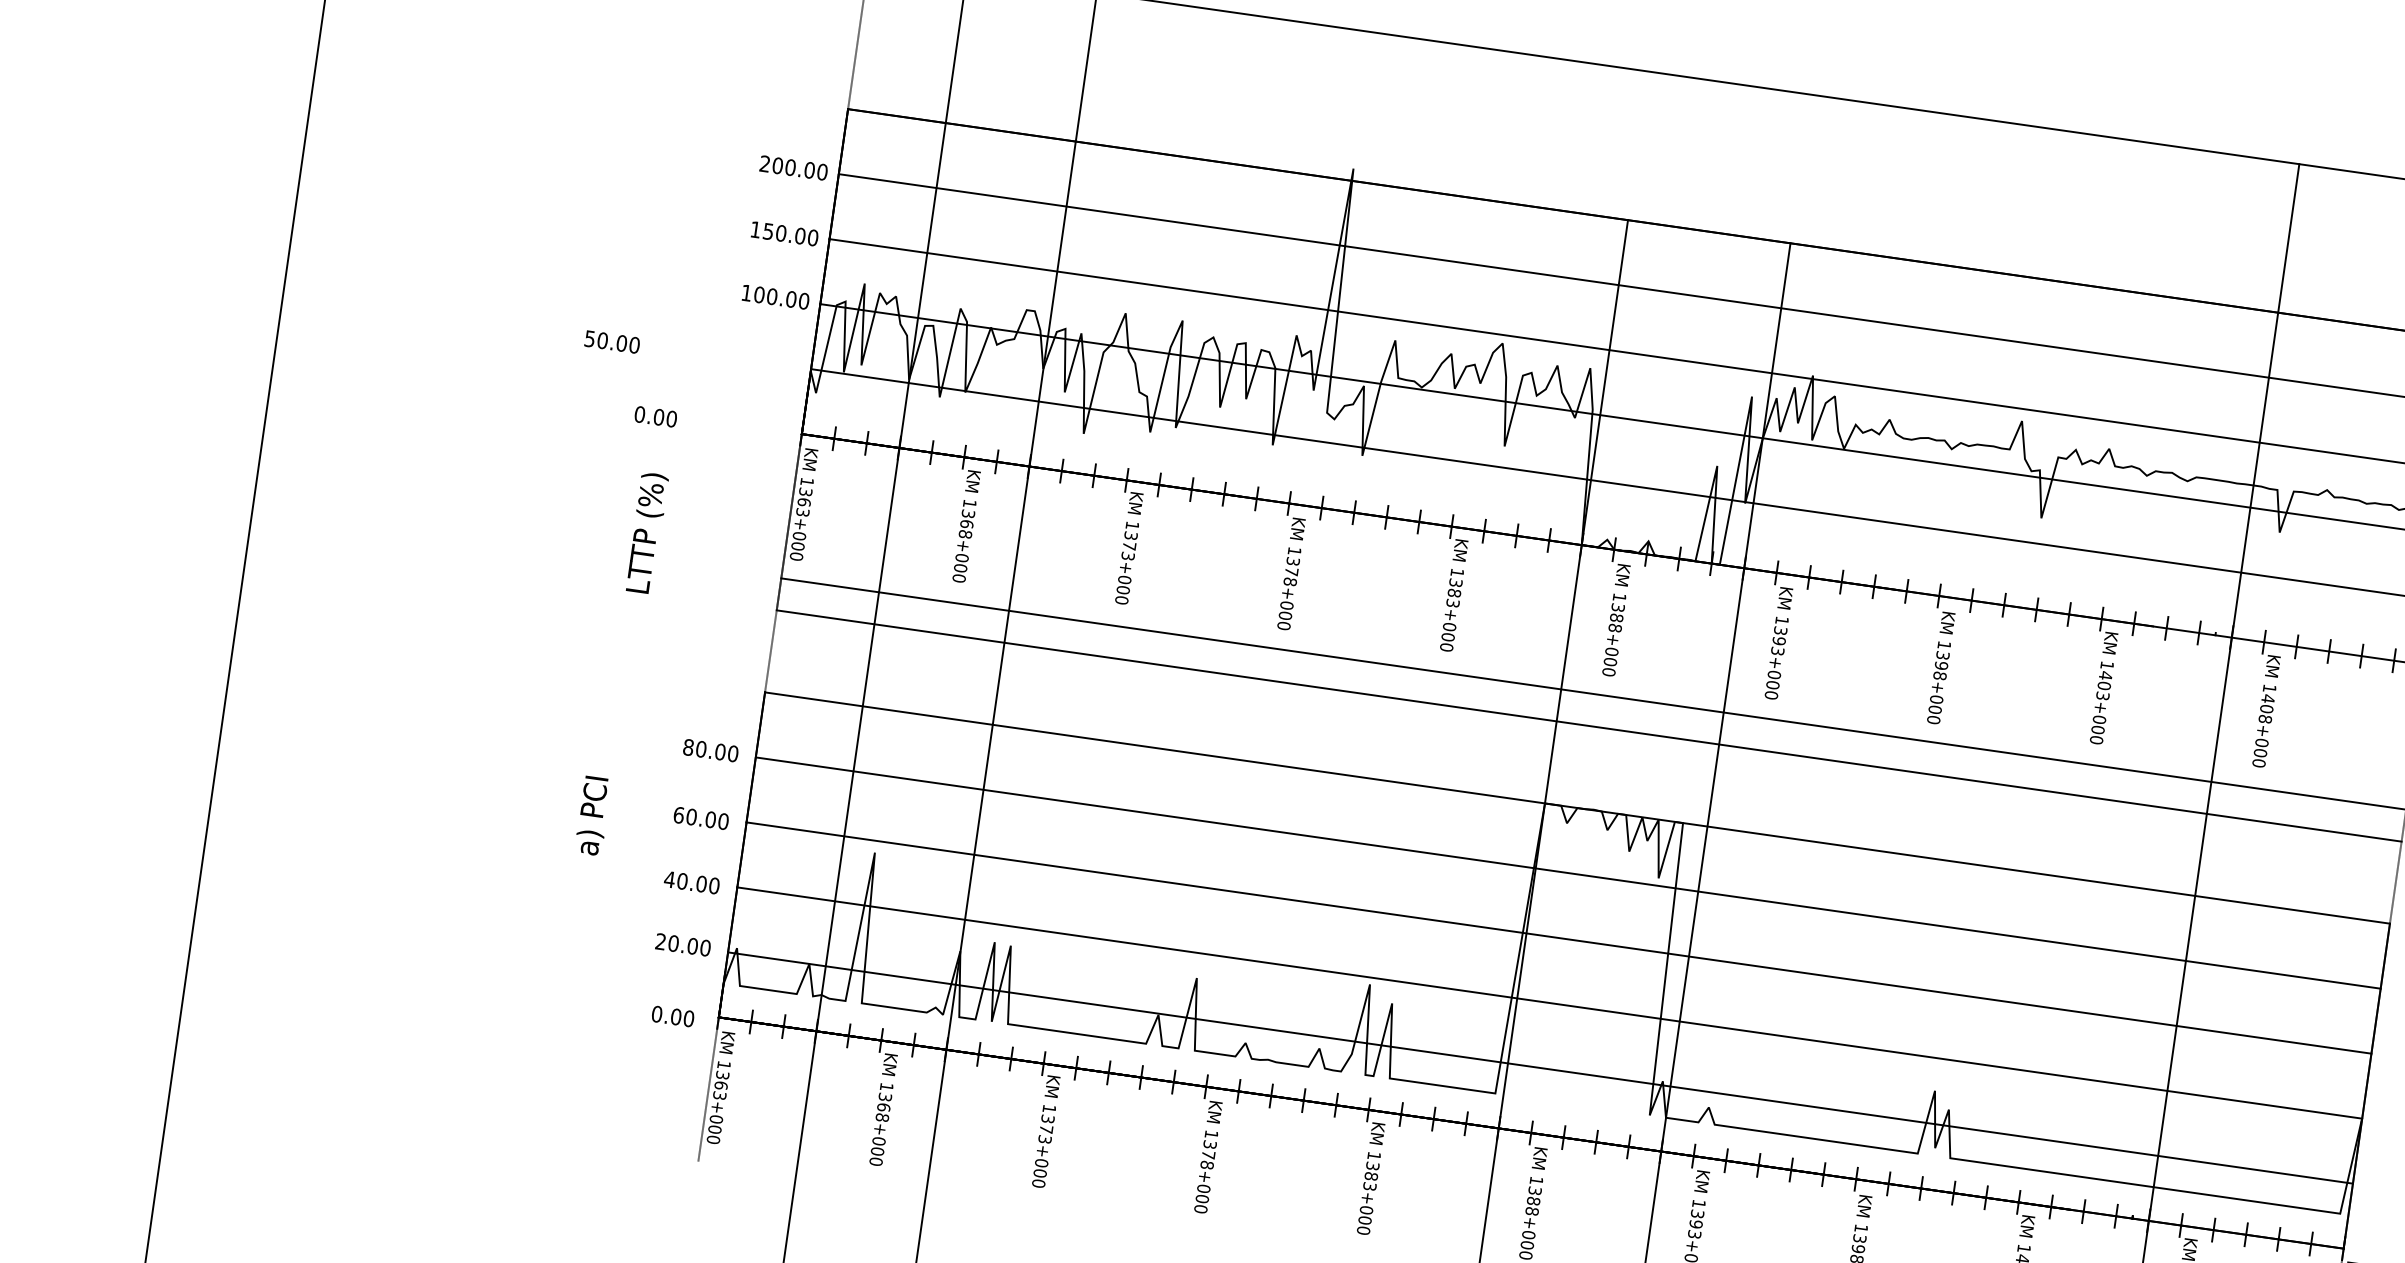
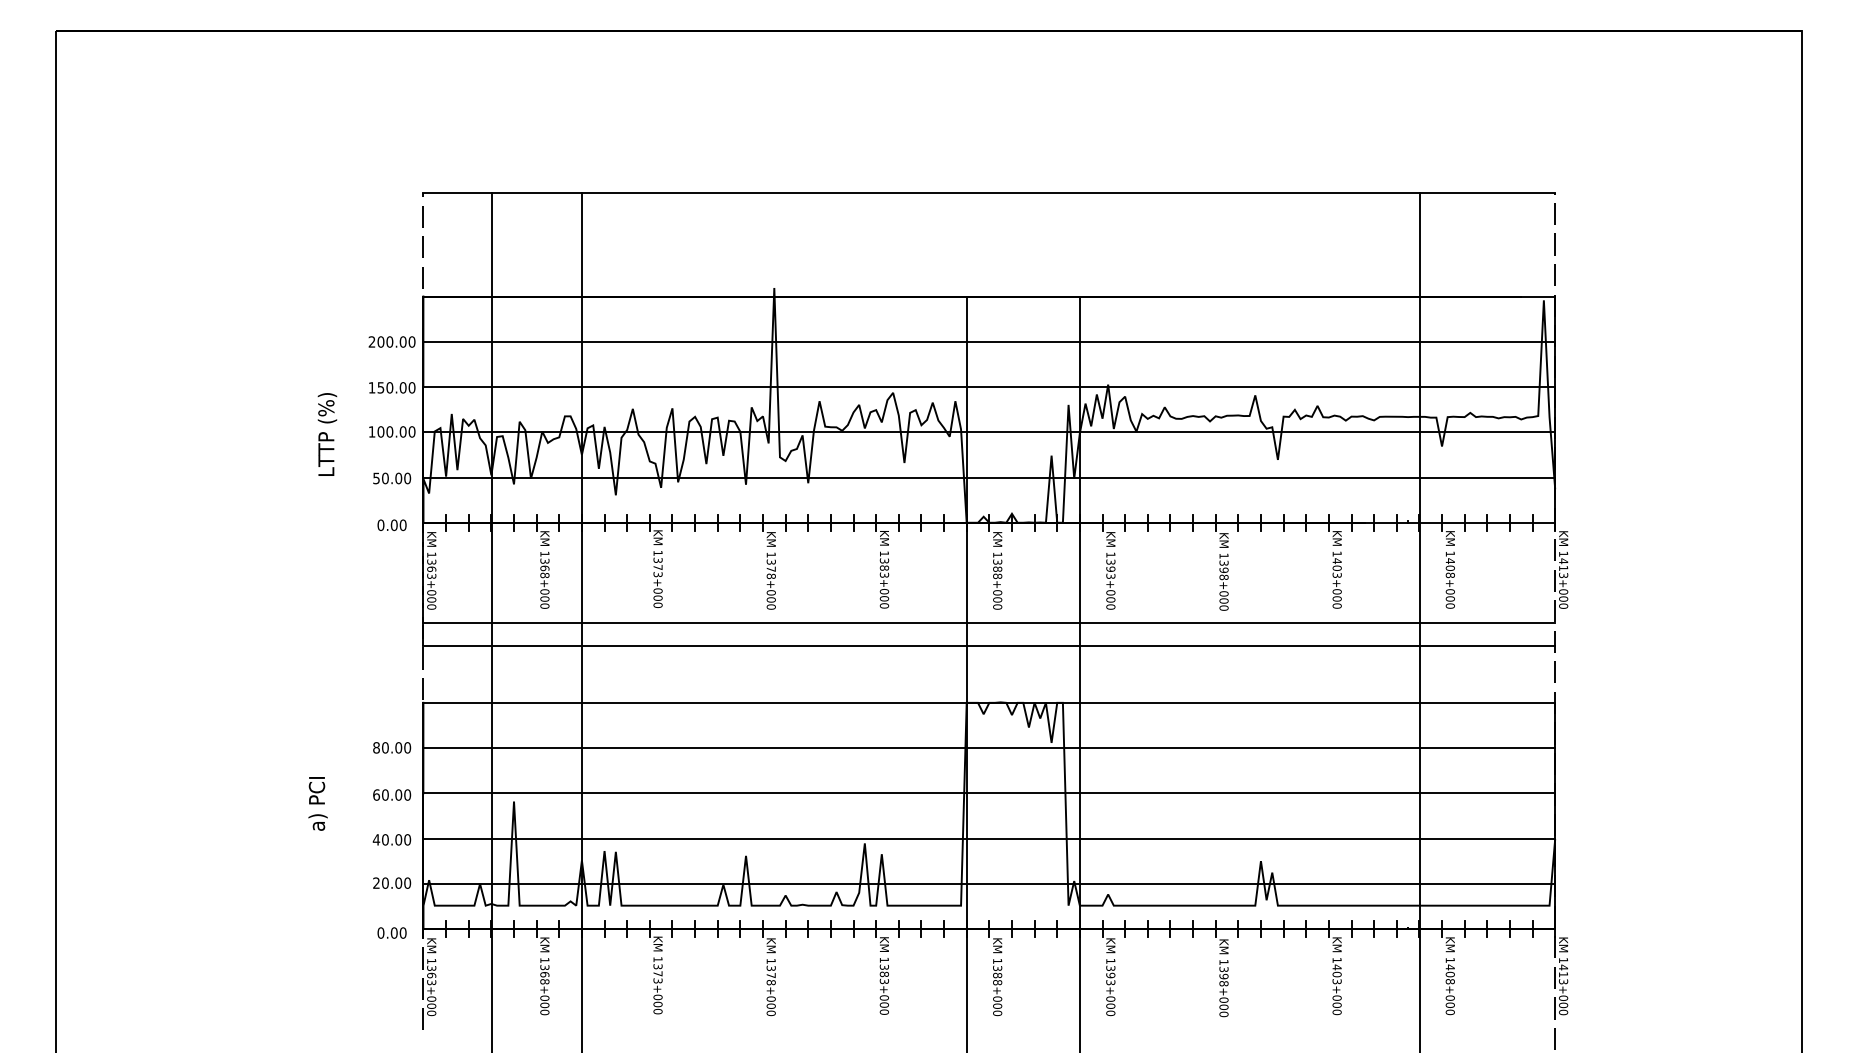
text: (612, 342) -> (392, 478), moved
text: (654, 417) -> (391, 525), moved
text: (647, 533) -> (327, 434), moved

